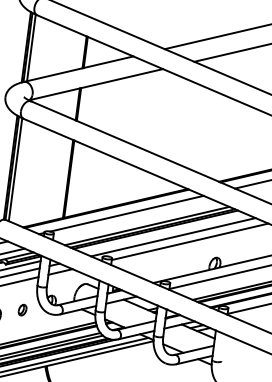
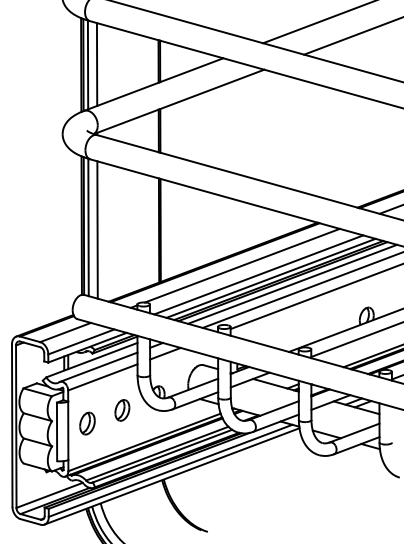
line: (37, 48) -> (96, 64), added
line: (22, 172) -> (97, 229), added
line: (138, 221) -> (258, 274), added
line: (162, 232) -> (292, 283), added
part: (22, 310) -> (122, 410), size x1.43

